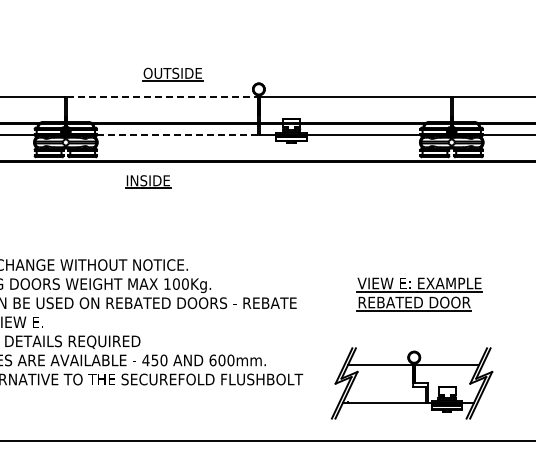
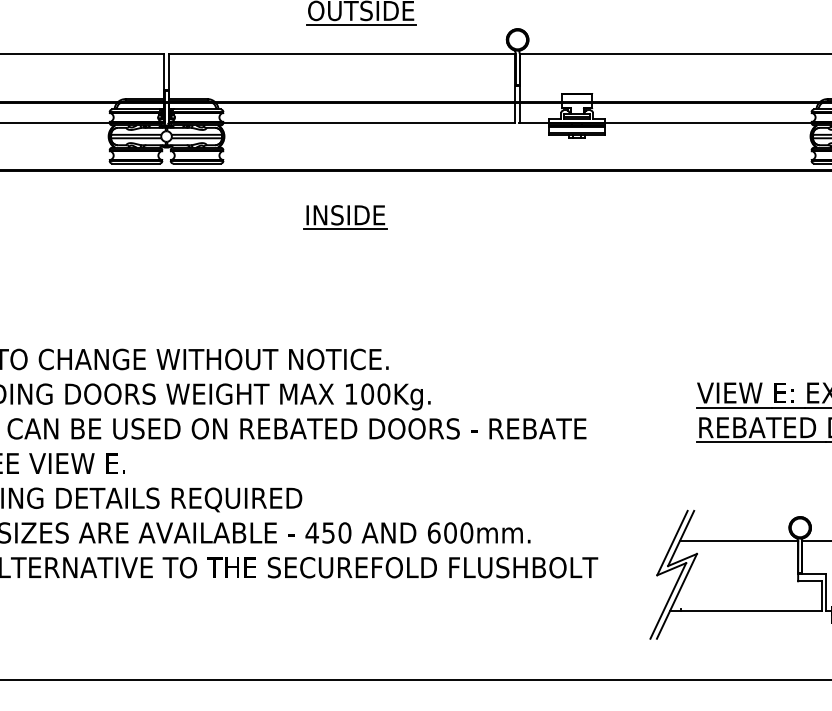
line: (162, 96) -> (342, 52), dashed -> solid
line: (177, 135) -> (369, 123), dashed -> solid
part: (148, 181) -> (345, 216), moved

